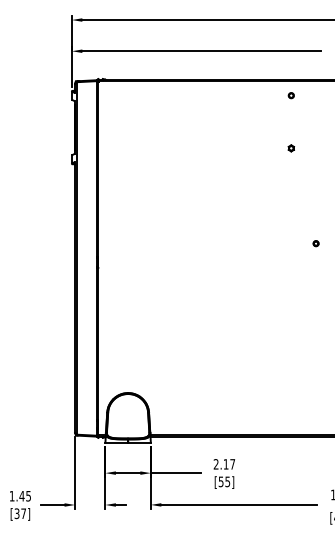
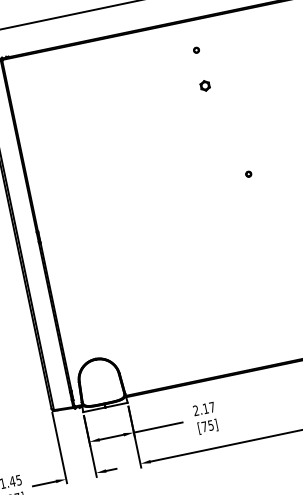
part: (290, 95) -> (195, 50), moved
part: (290, 148) -> (204, 86), size x1.6
text: (220, 481) -> (203, 426), [55] -> [75]

